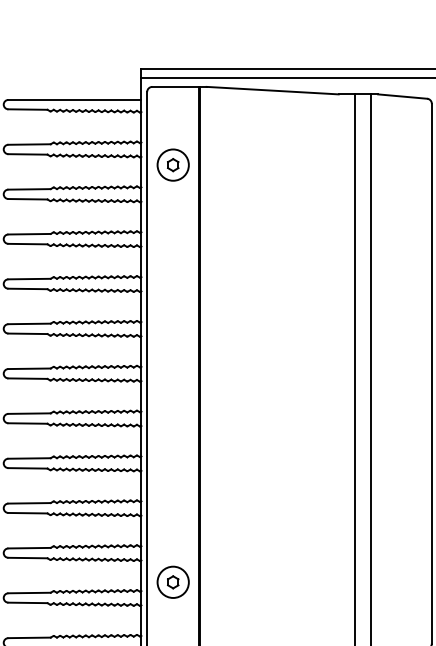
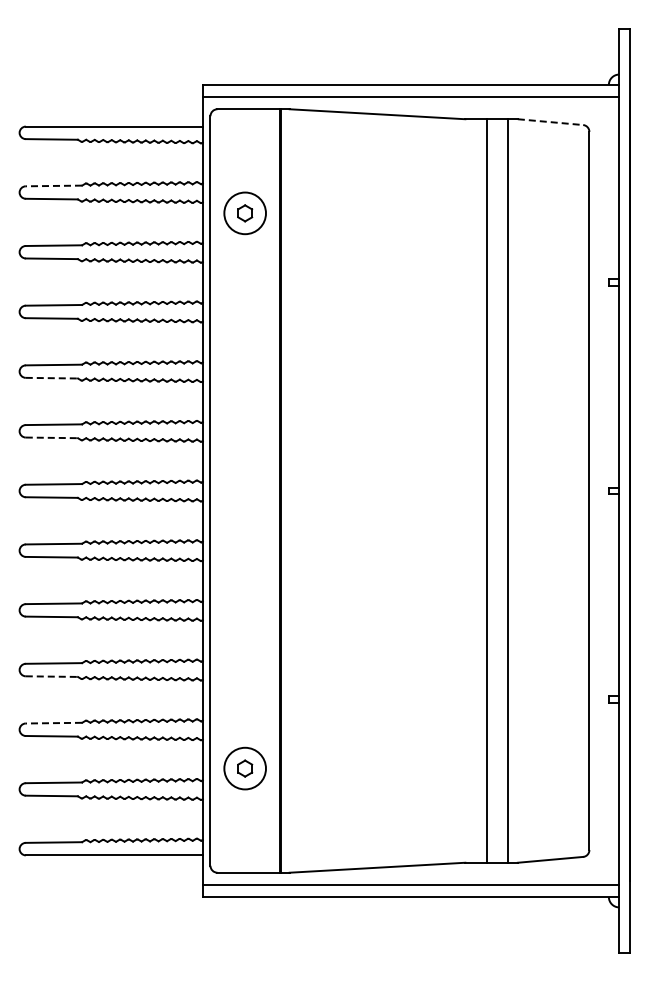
line: (402, 96) -> (550, 122), solid -> dashed
line: (29, 144) -> (53, 185), solid -> dashed
line: (27, 289) -> (51, 378), solid -> dashed
line: (27, 333) -> (51, 437), solid -> dashed
line: (27, 513) -> (51, 676), solid -> dashed
line: (29, 548) -> (53, 723), solid -> dashed

